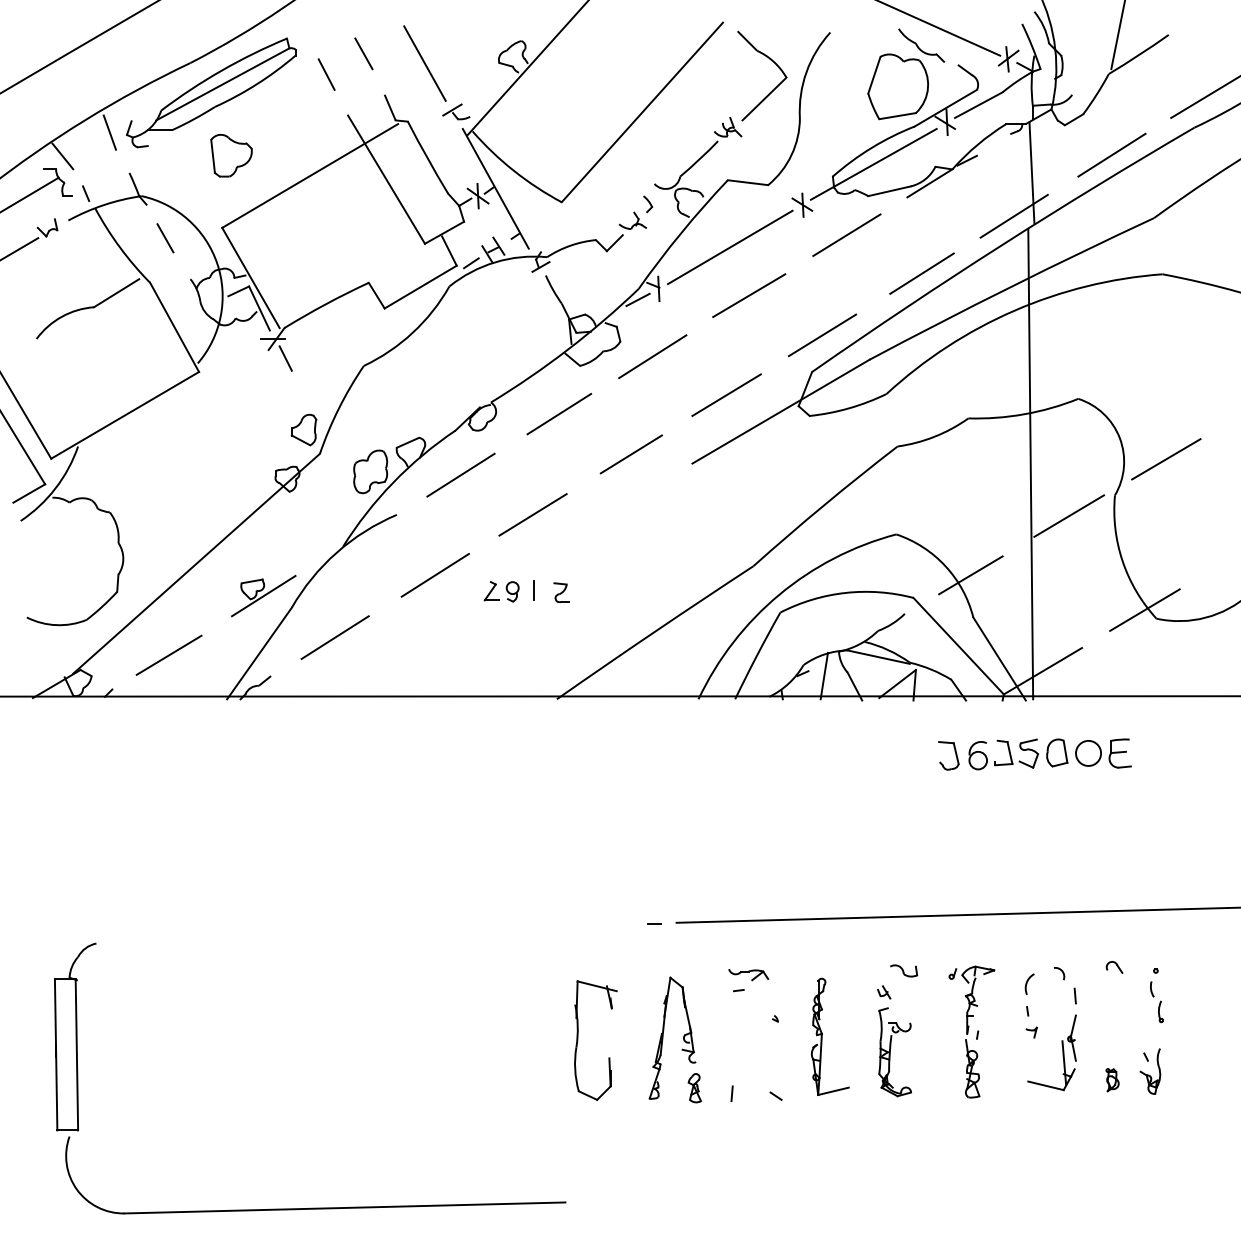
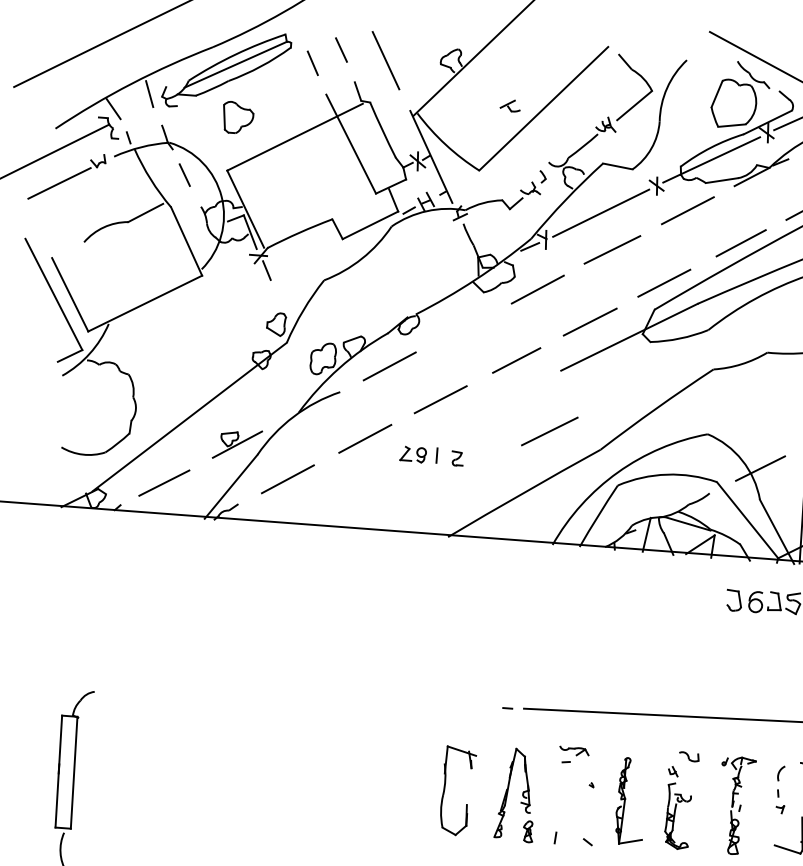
part: (456, 111) -> (510, 105), moved
line: (559, 413) -> (465, 326), removed
line: (683, 546) -> (550, 431), added

